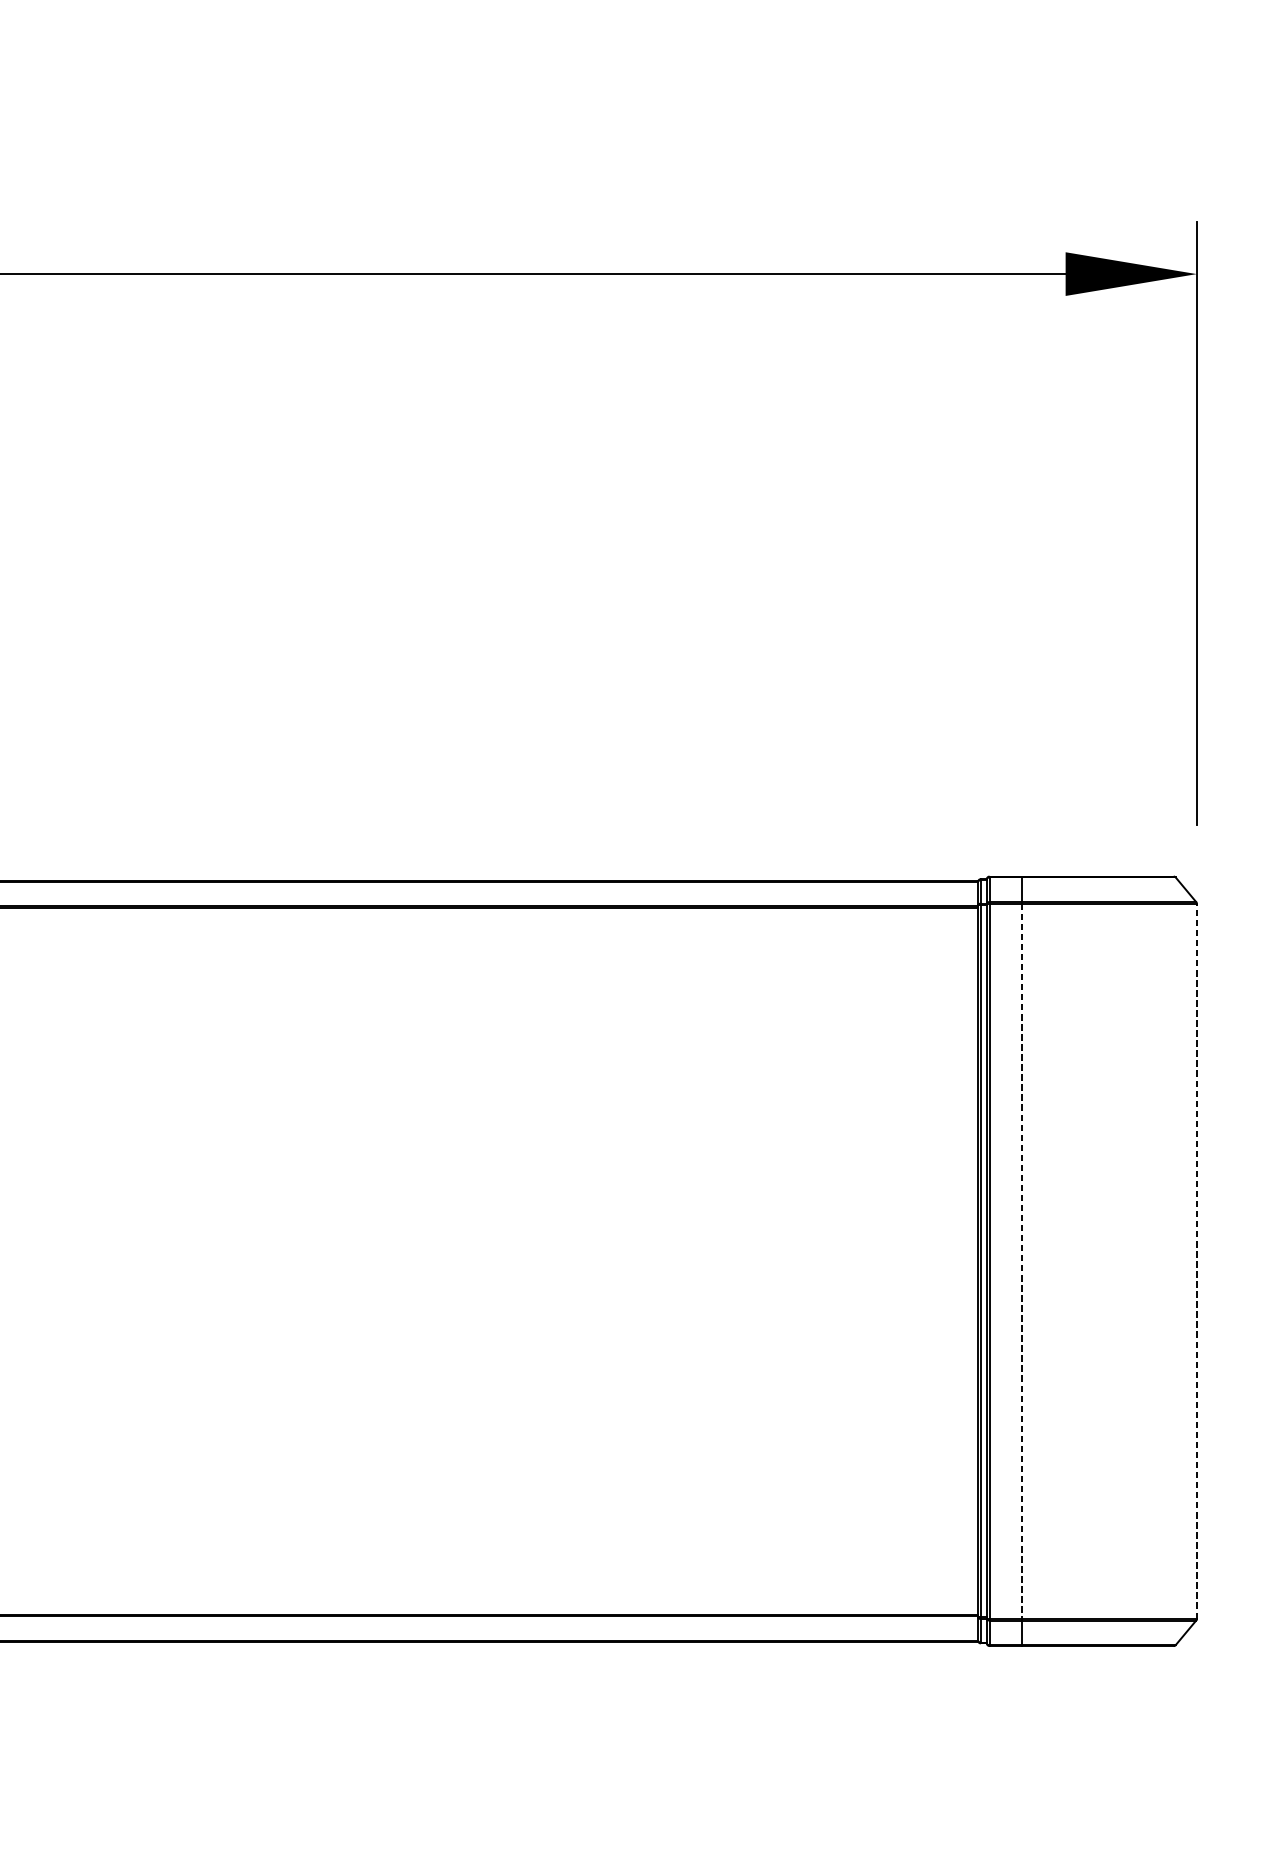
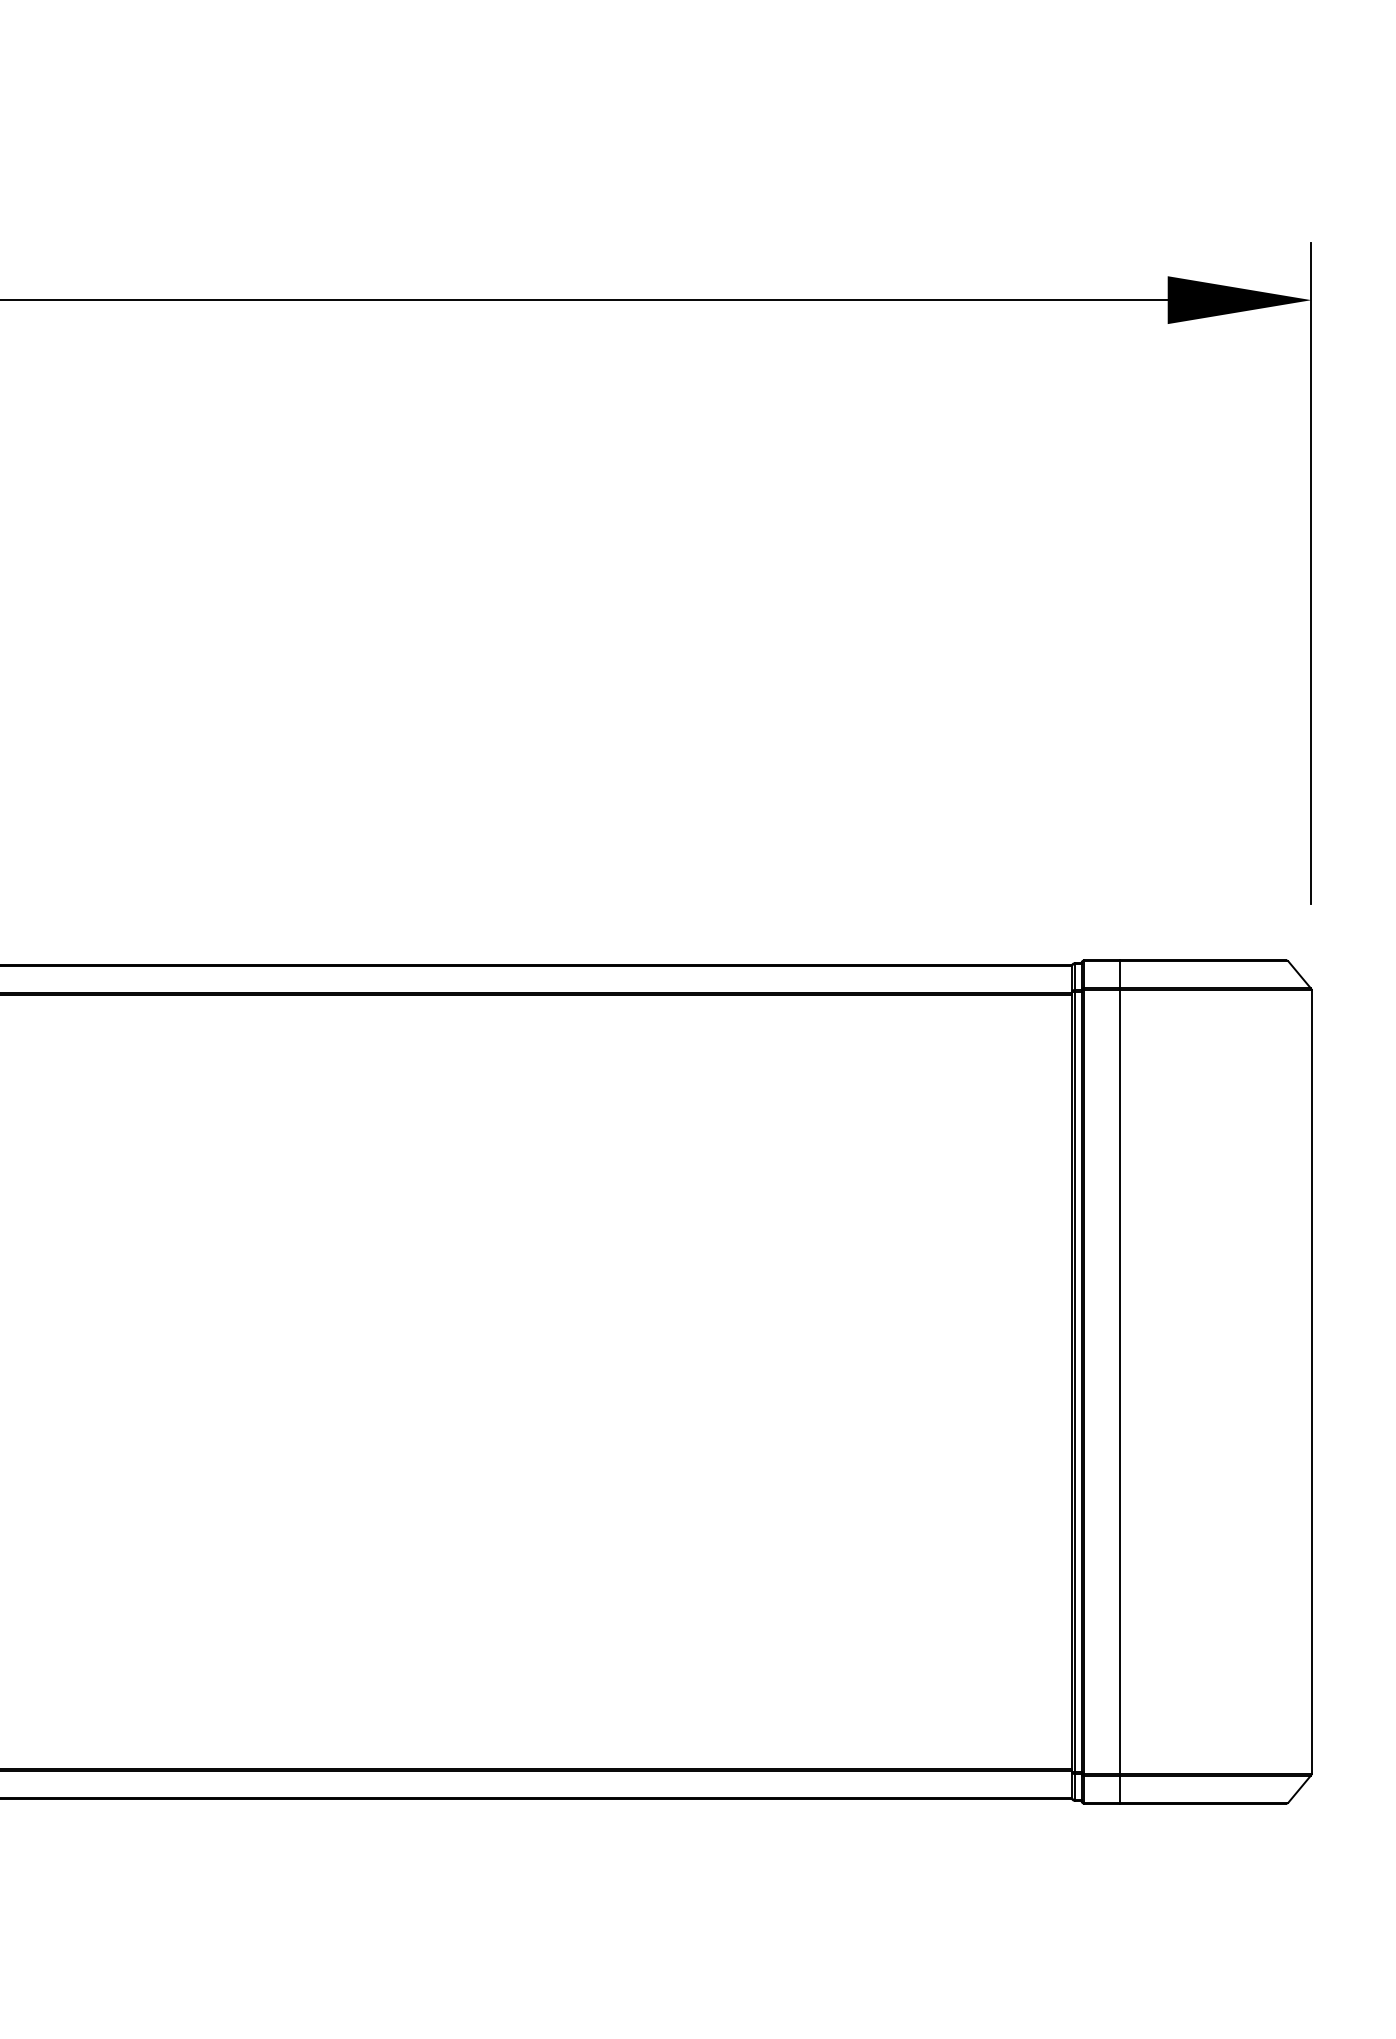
line: (1021, 1261) -> (1119, 1382), dashed -> solid
line: (1196, 1261) -> (1311, 1382), dashed -> solid

